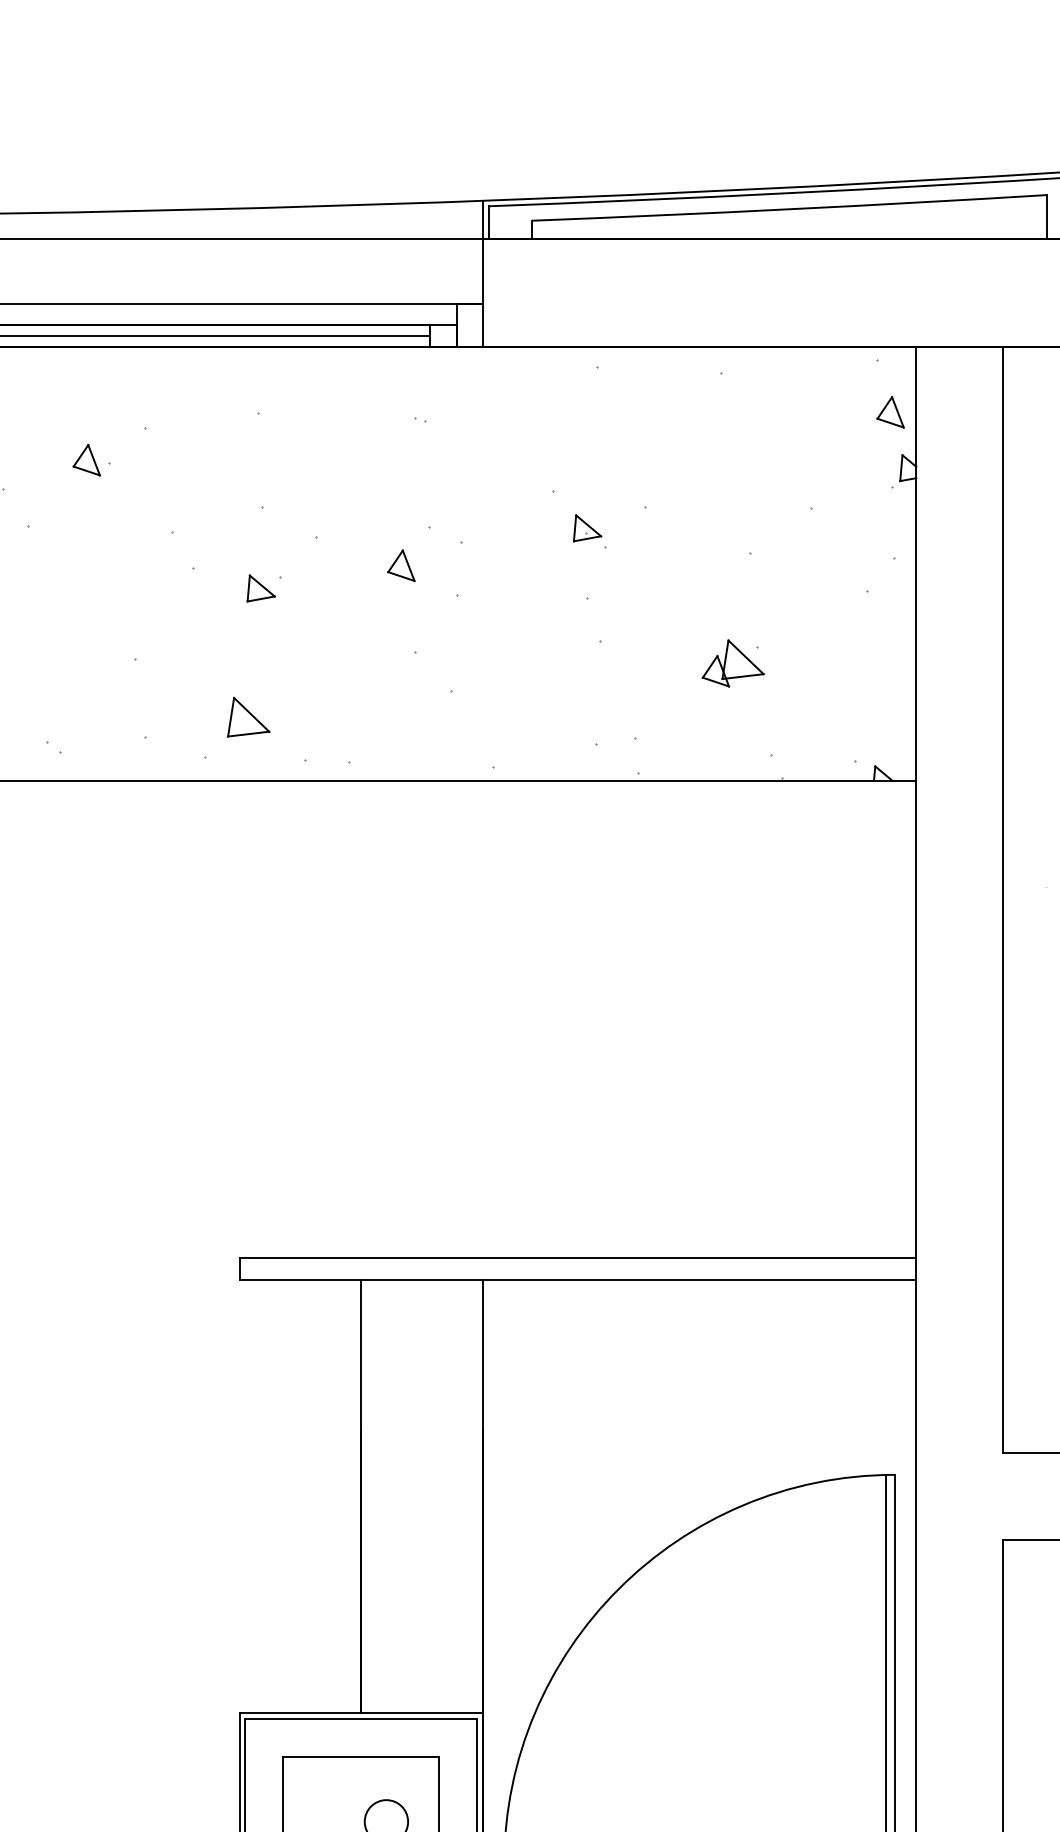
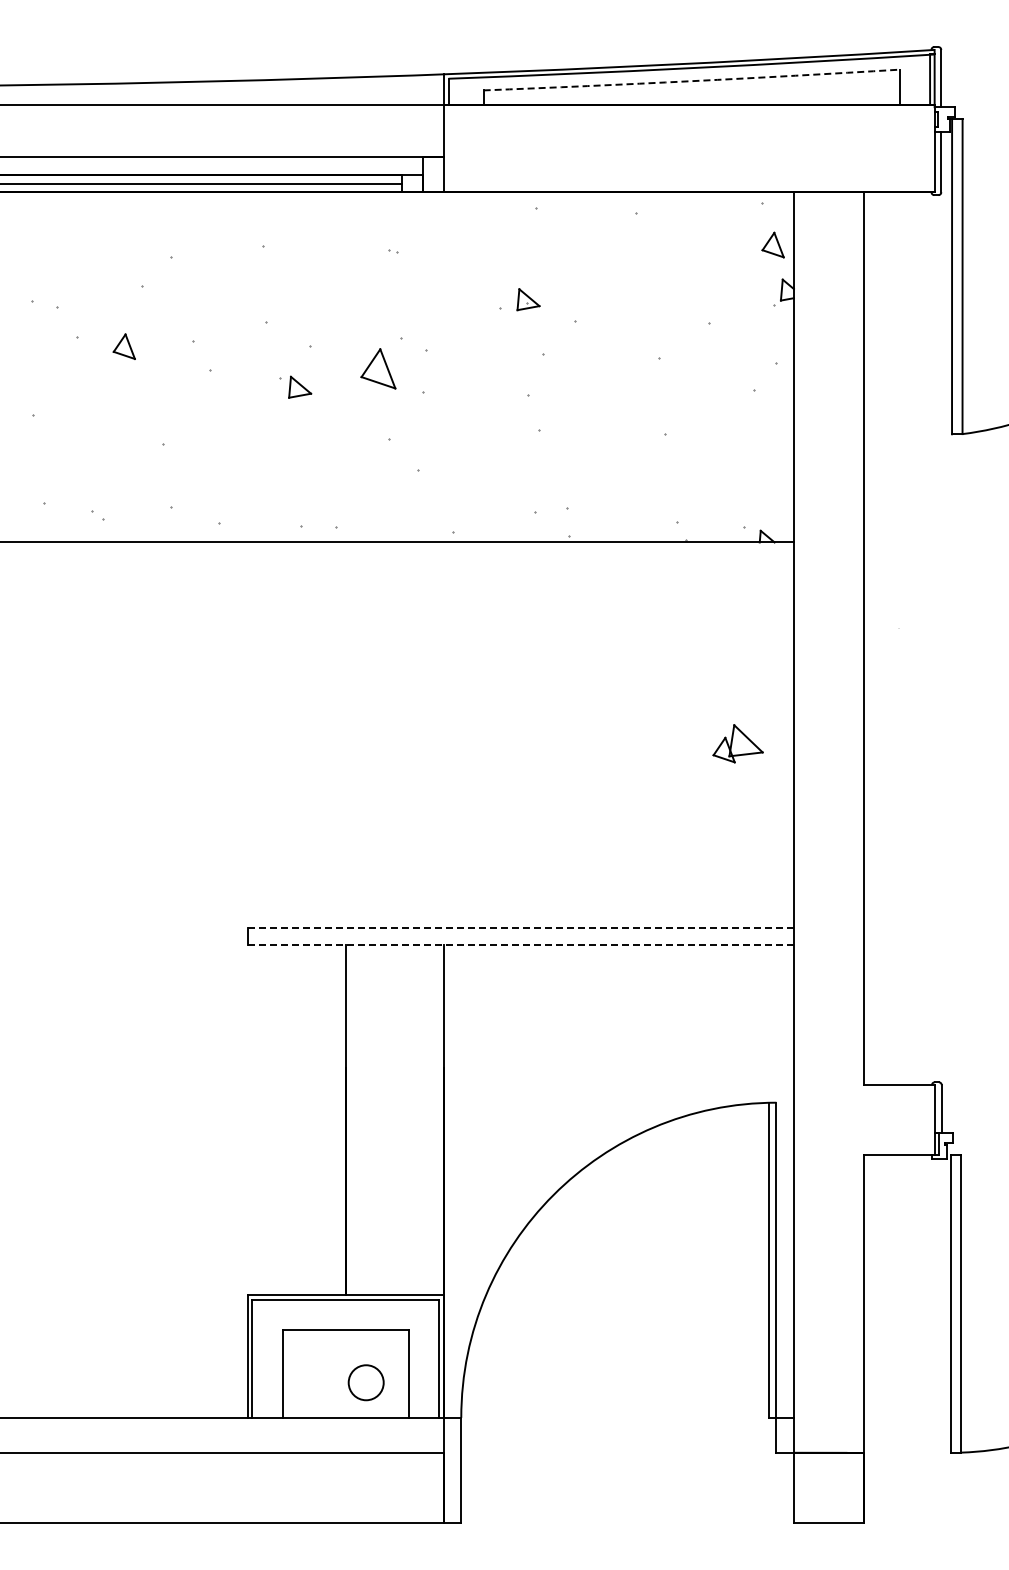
arc: (789, 209) -> (691, 81), solid -> dashed
part: (85, 459) -> (123, 346), moved
part: (587, 528) -> (528, 299), moved
part: (400, 565) -> (377, 368), size x1.6
part: (261, 587) -> (300, 386), moved
part: (732, 663) -> (737, 743), moved
part: (248, 716) -> (254, 490), removed
line: (578, 1257) -> (521, 927), solid -> dashed
line: (577, 1280) -> (520, 945), solid -> dashed

